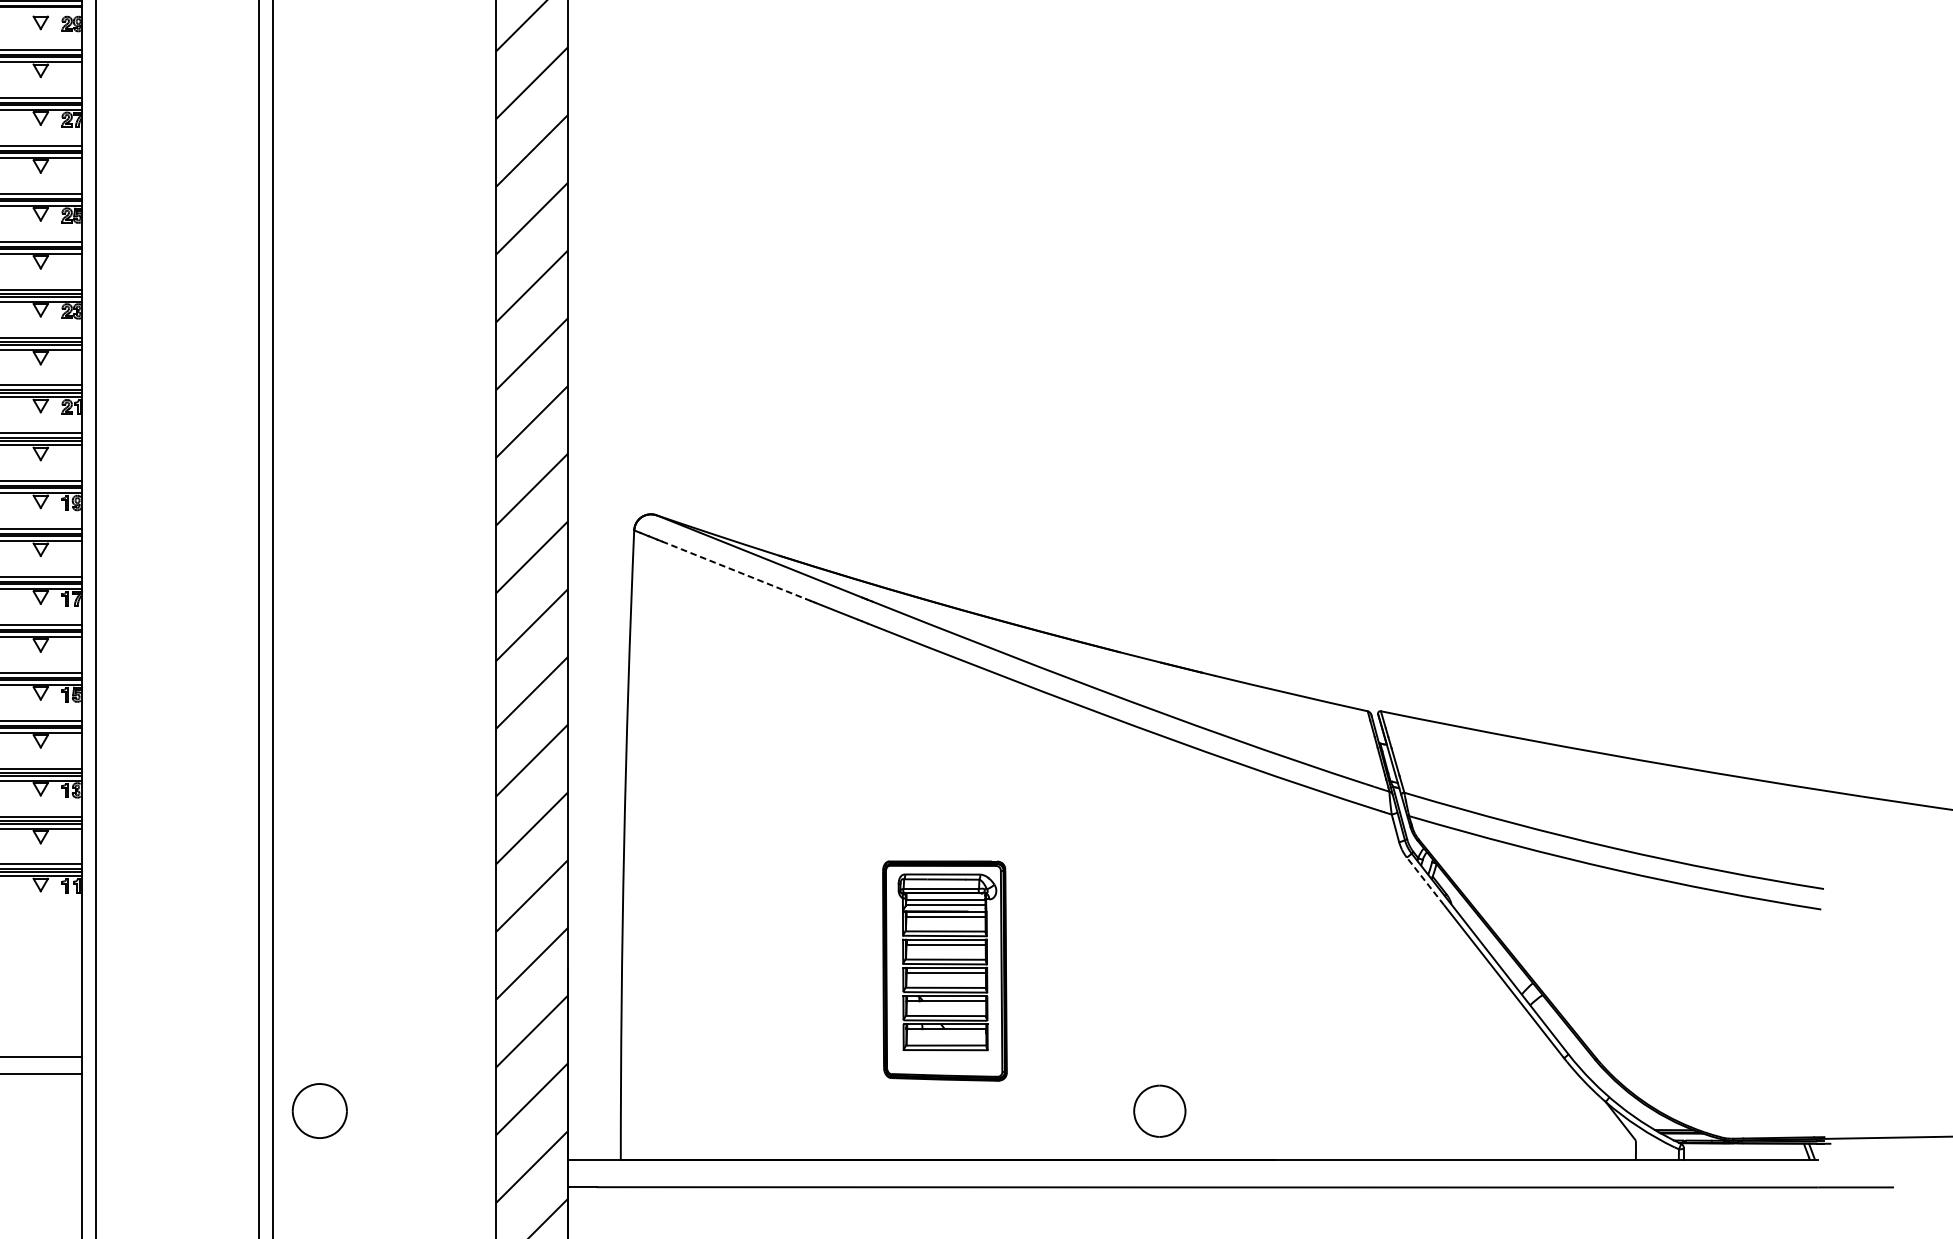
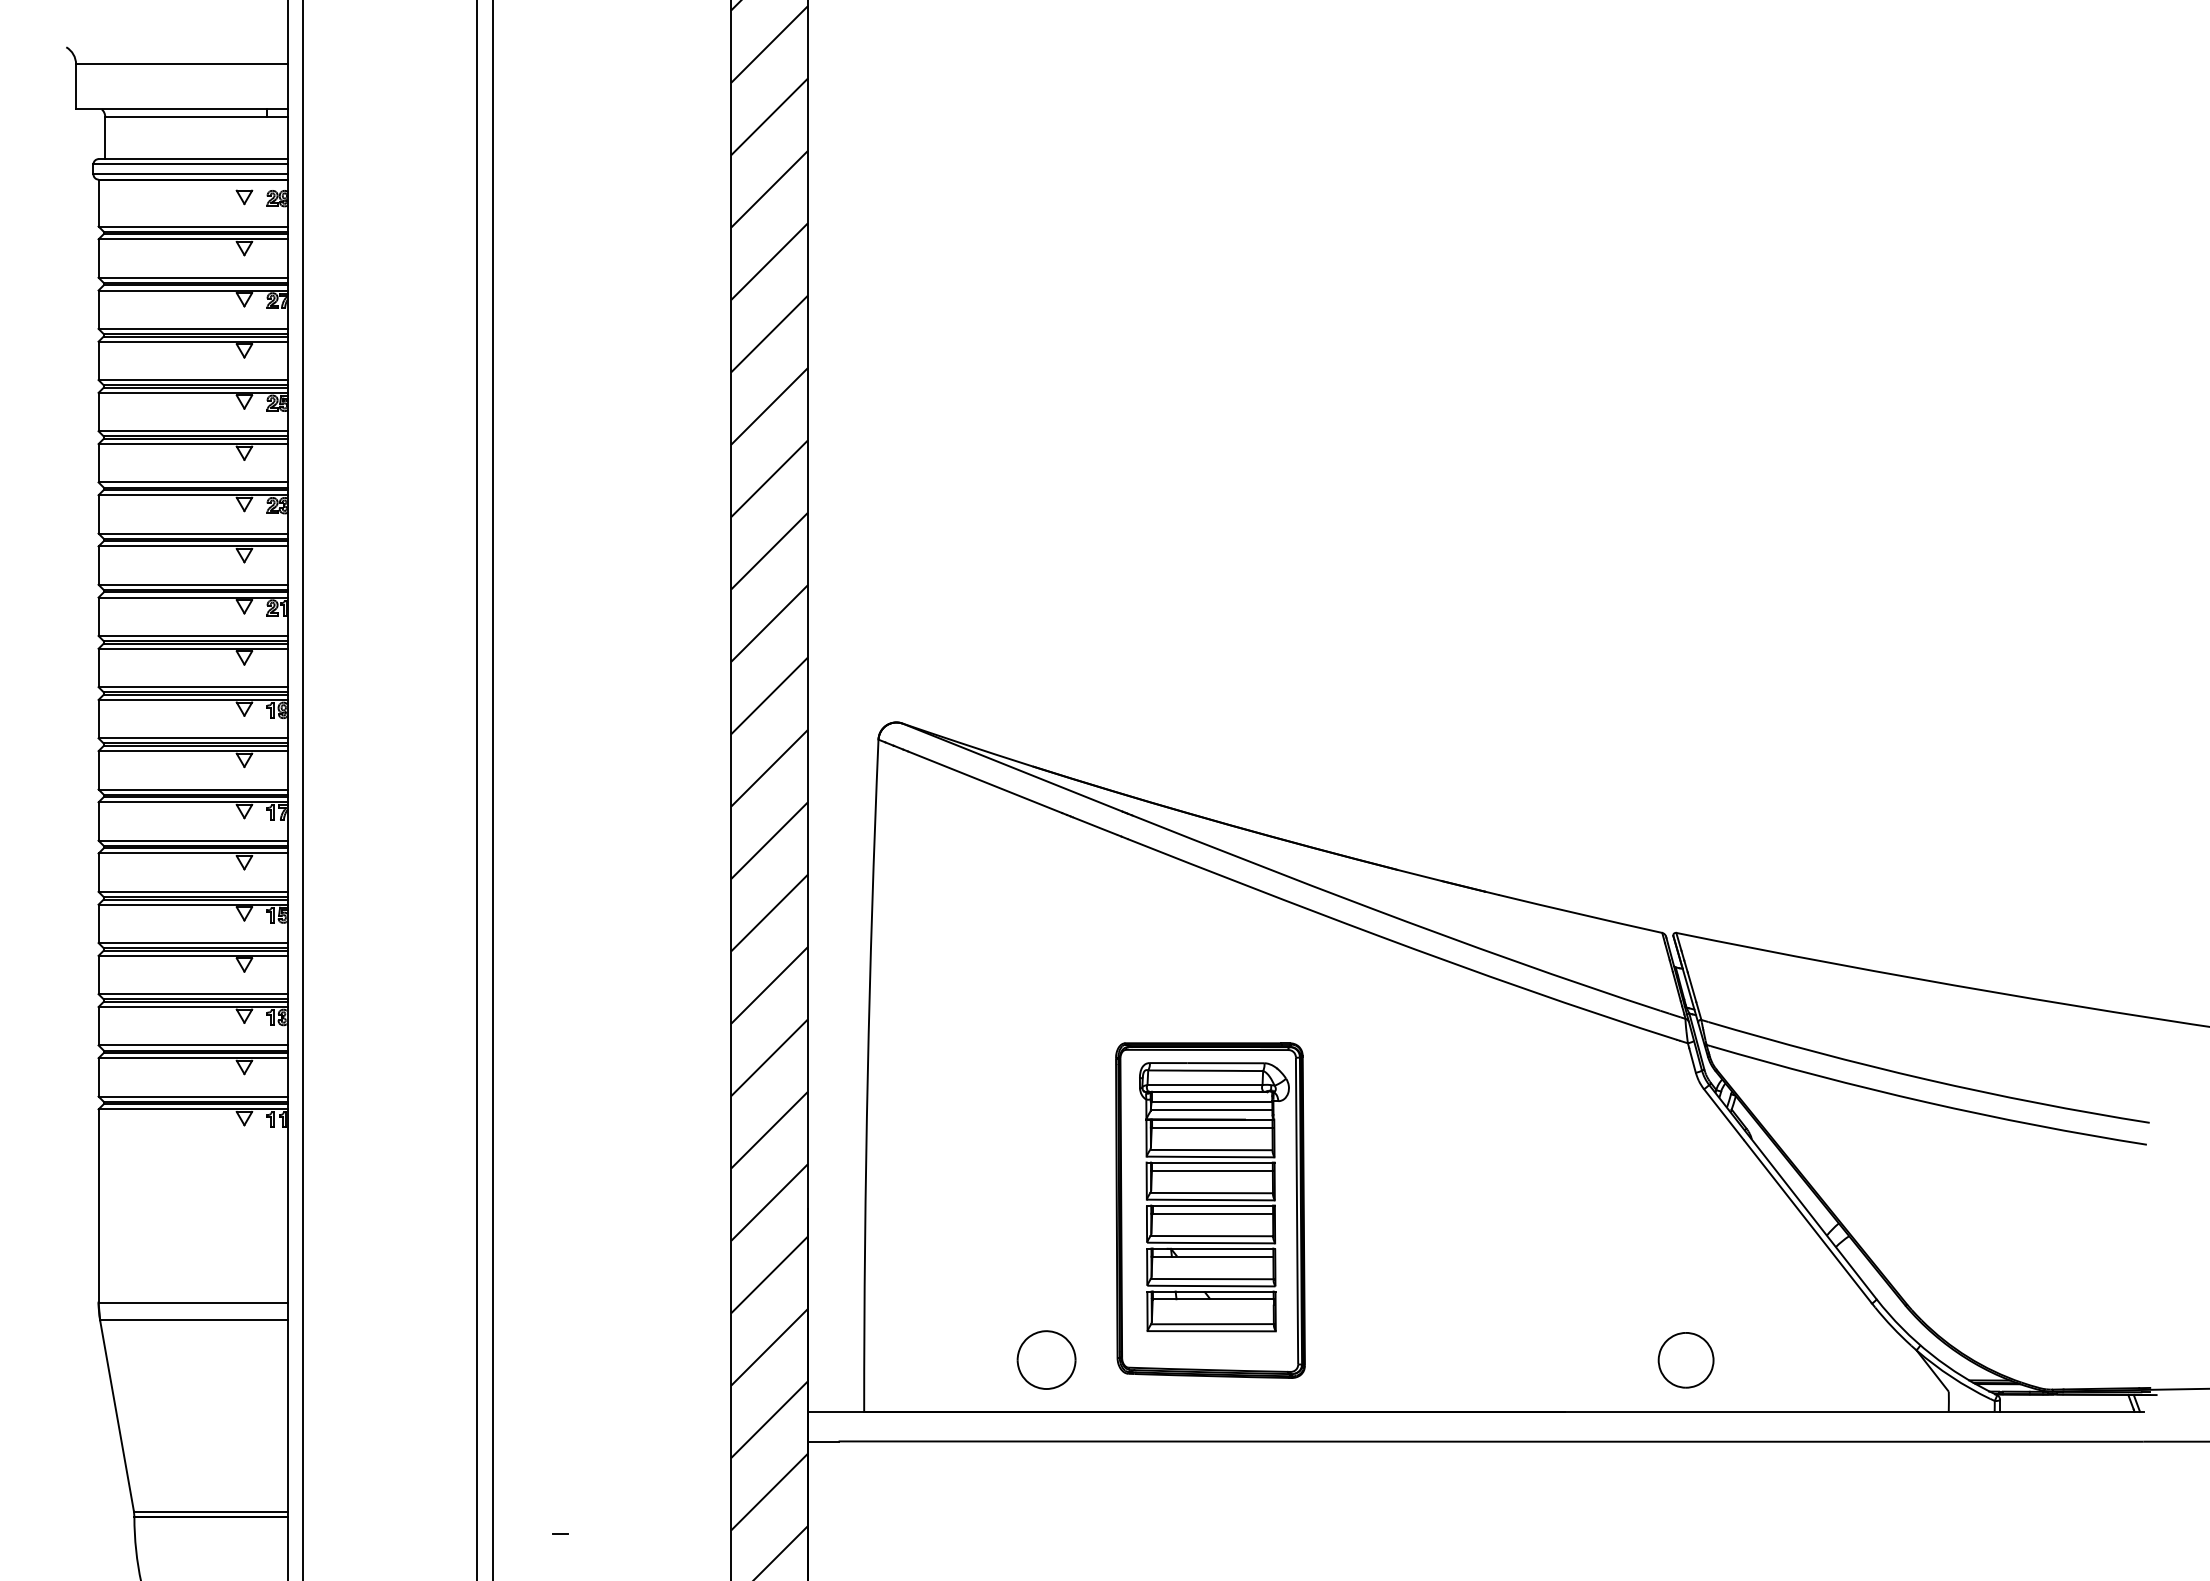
line: (734, 570) -> (985, 782), dashed -> solid
line: (1425, 881) -> (1723, 1114), dashed -> solid
part: (944, 971) -> (1210, 1210), size x1.43
part: (319, 1110) -> (1046, 1359), moved
part: (1159, 1111) -> (1685, 1360), moved

